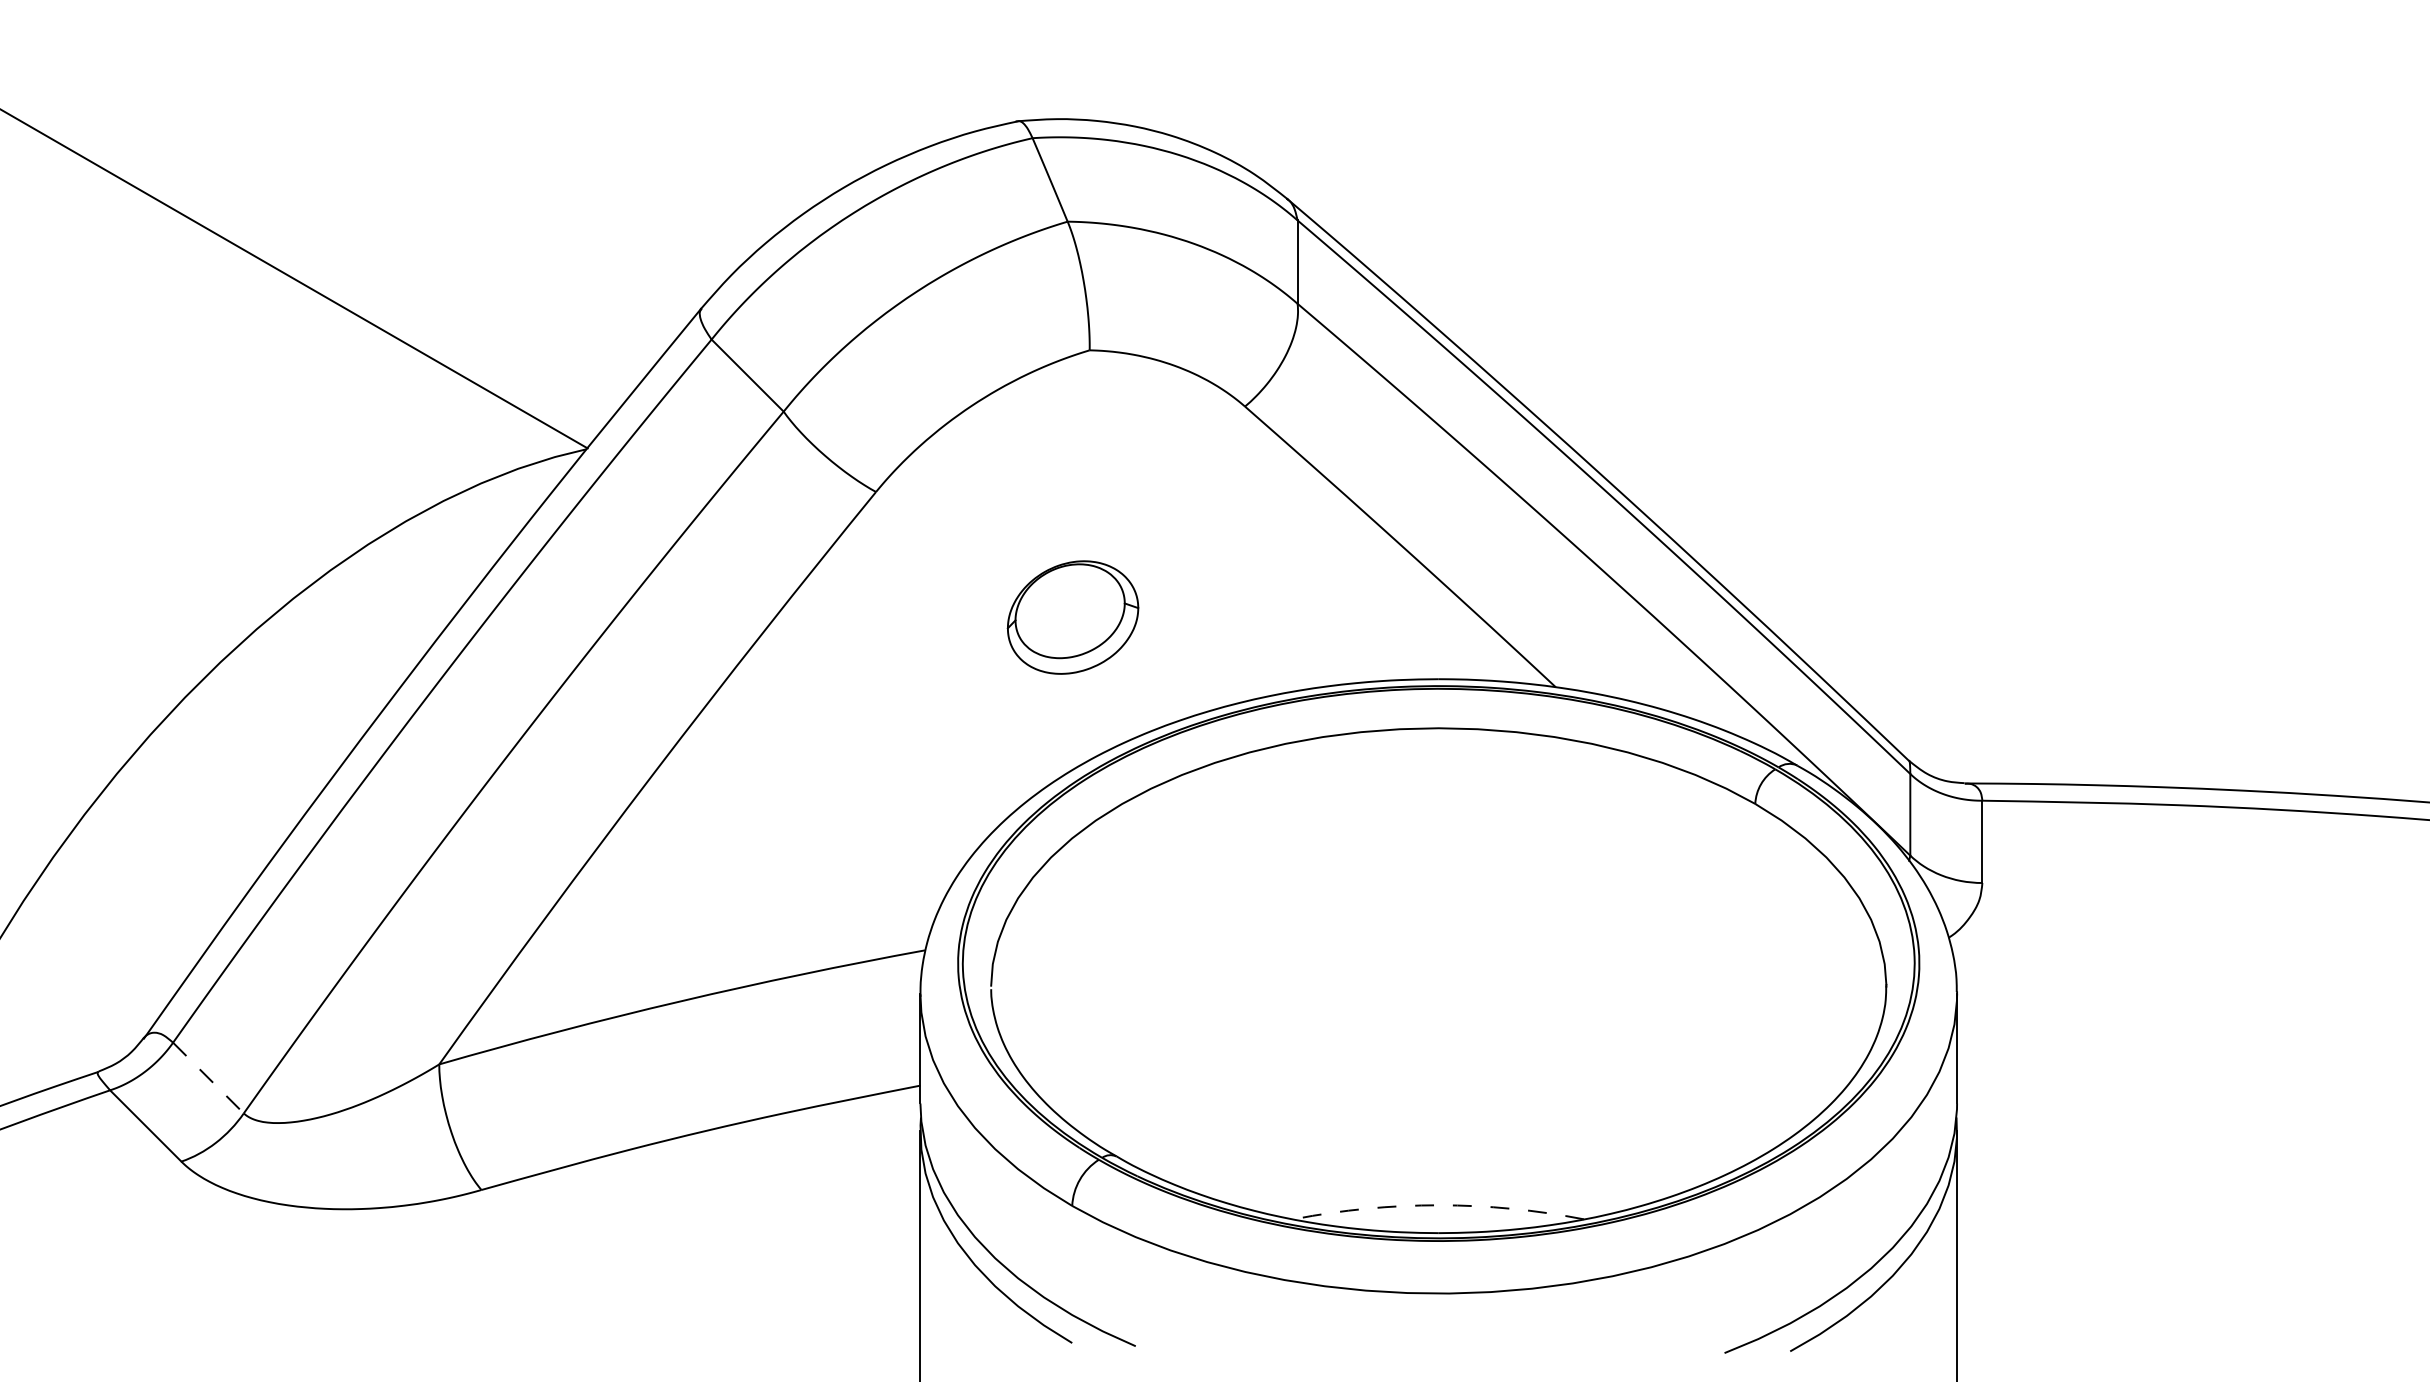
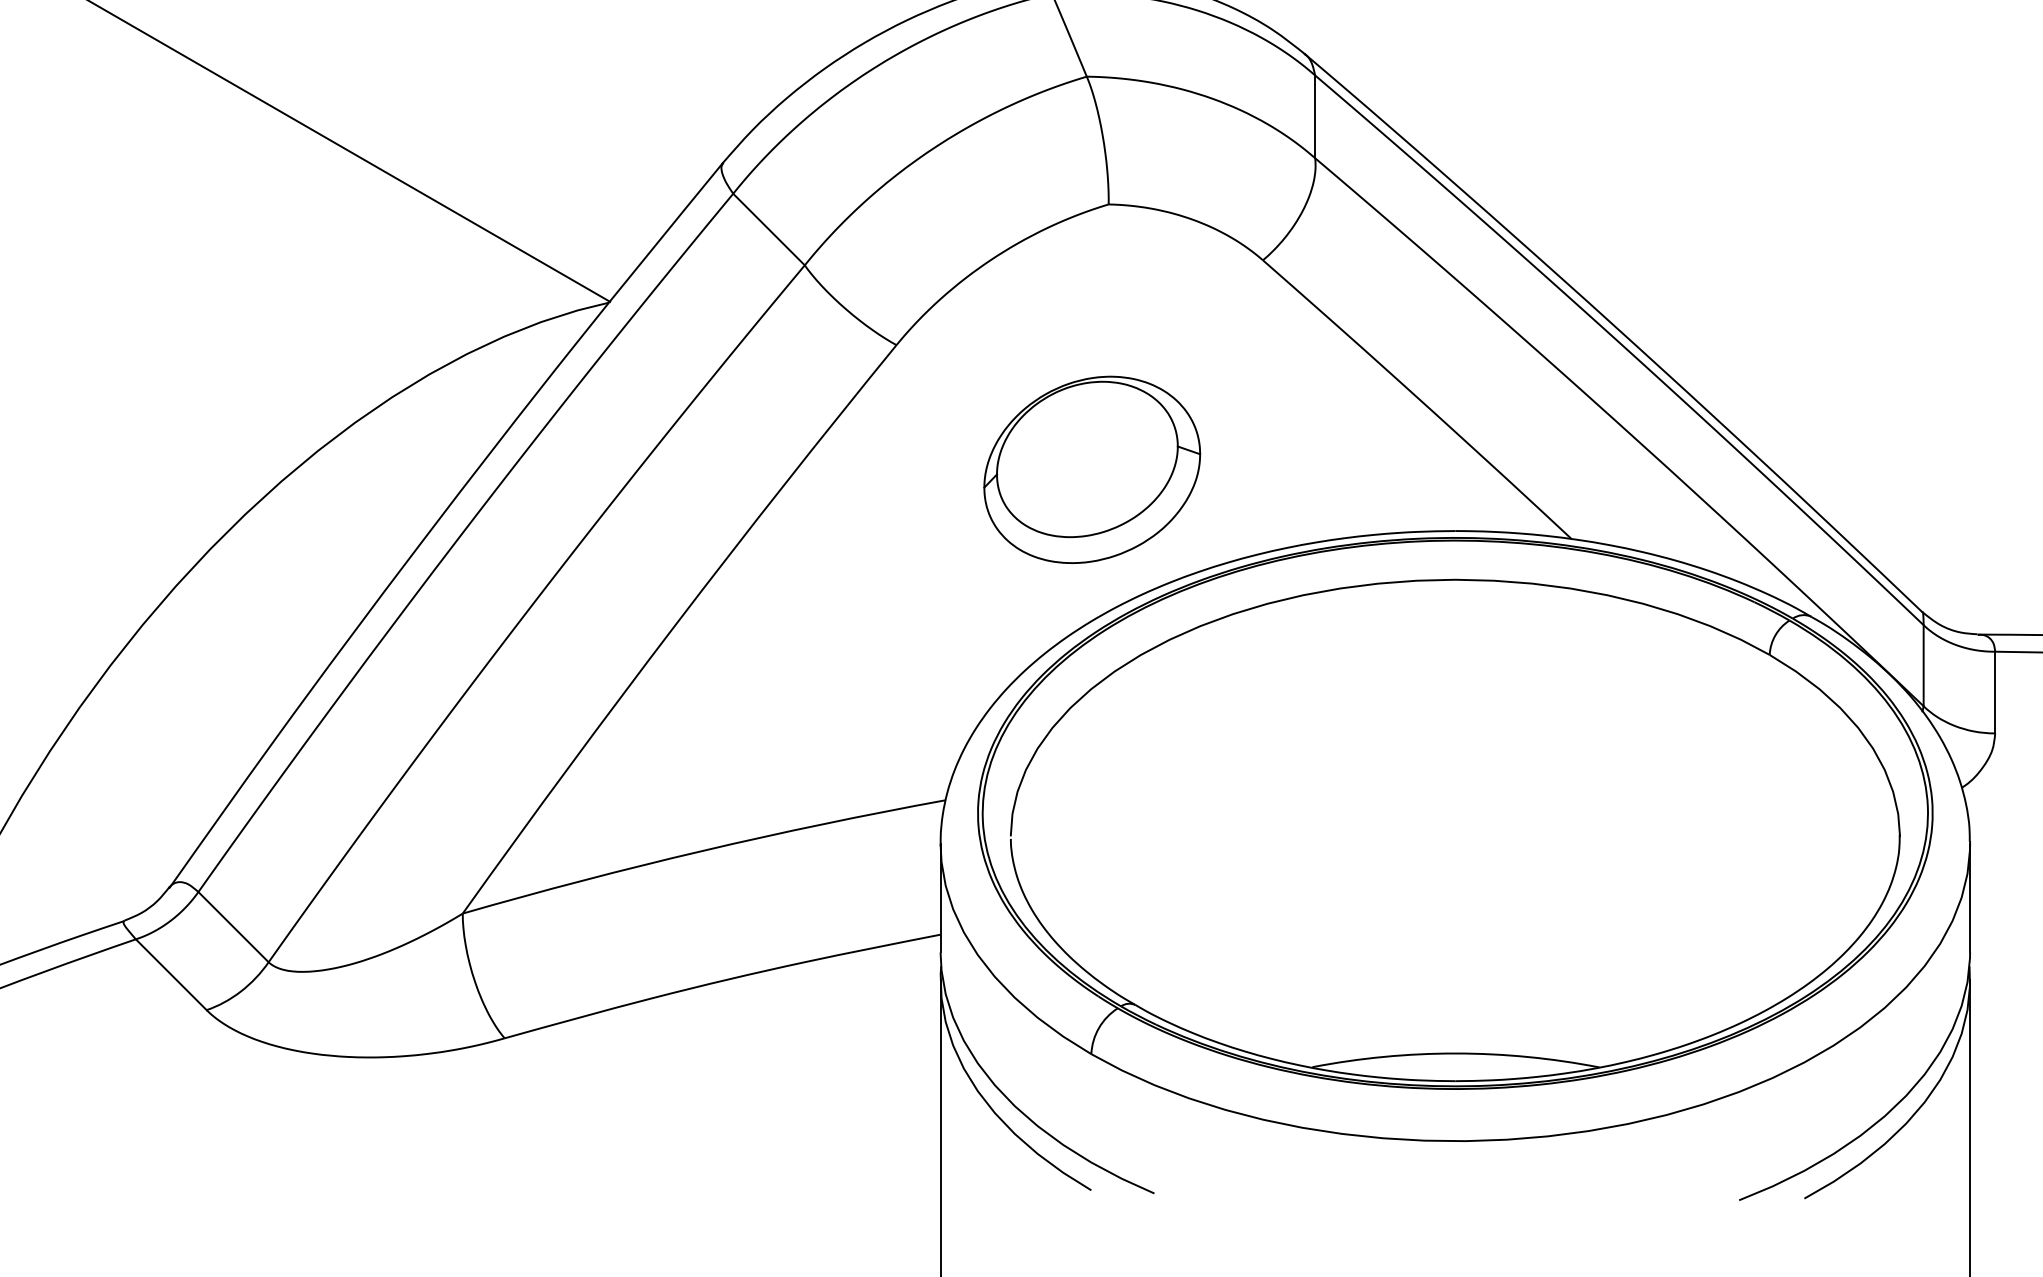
part: (1072, 617) -> (1091, 469), size x1.67
line: (208, 1078) -> (233, 927), dashed -> solid
arc: (1439, 1205) -> (1456, 1053), dashed -> solid

